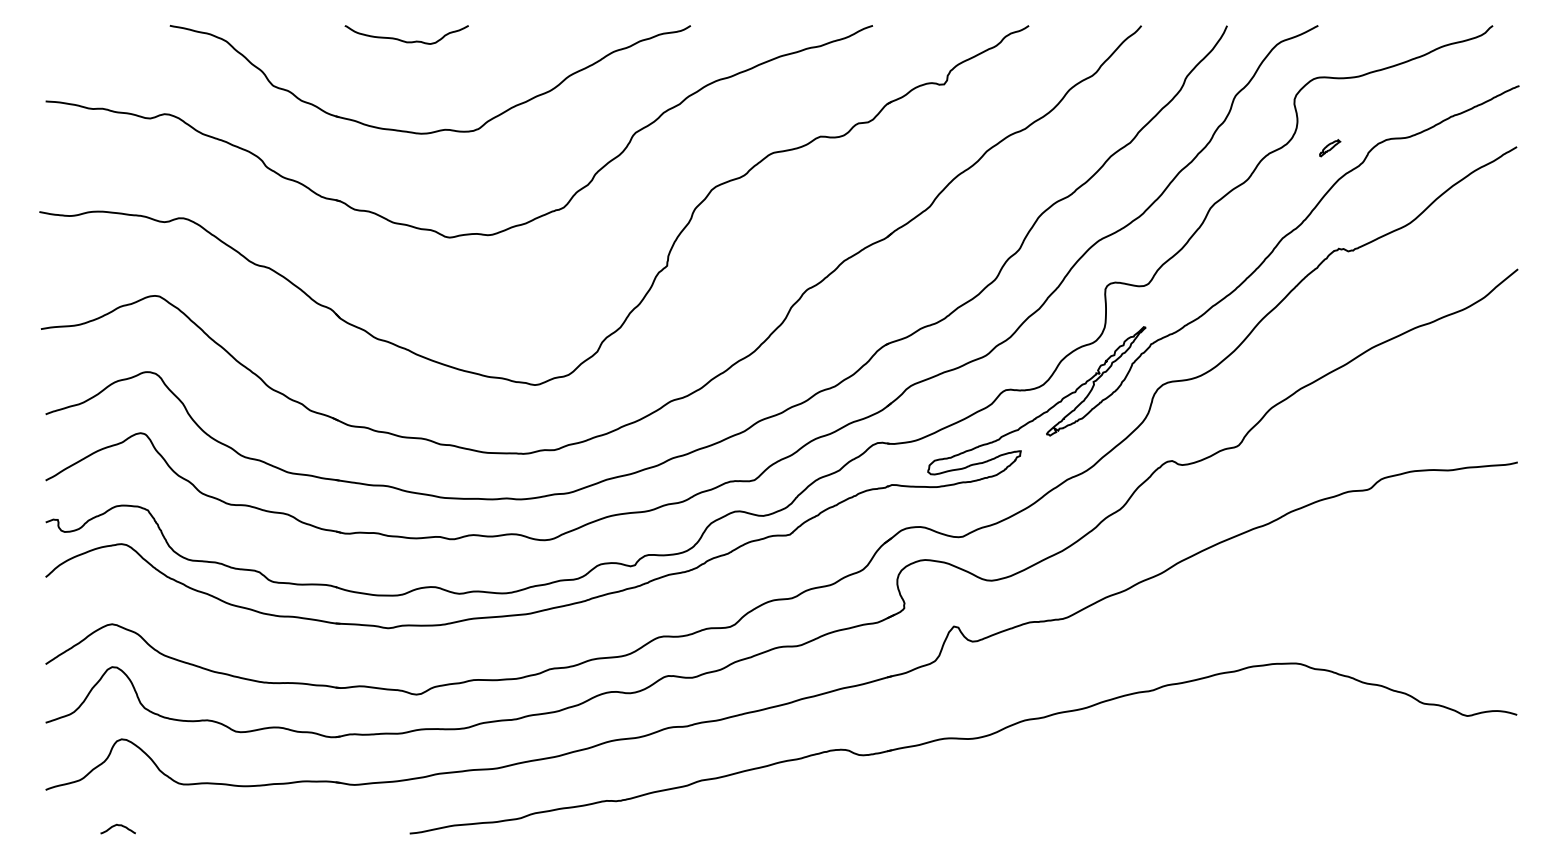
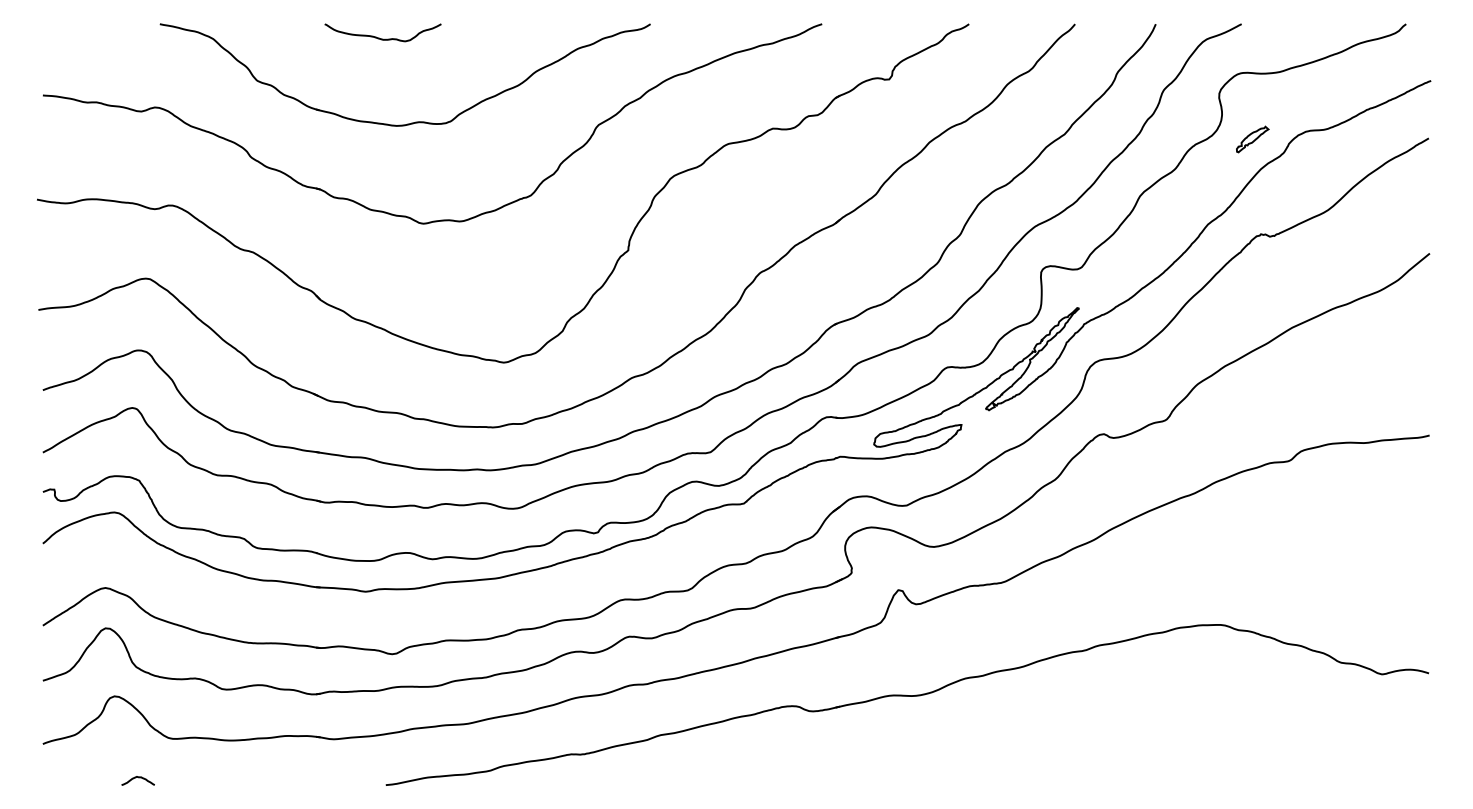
part: (1329, 148) -> (1252, 139), size x1.67
curve: (118, 826) -> (138, 778), moved

